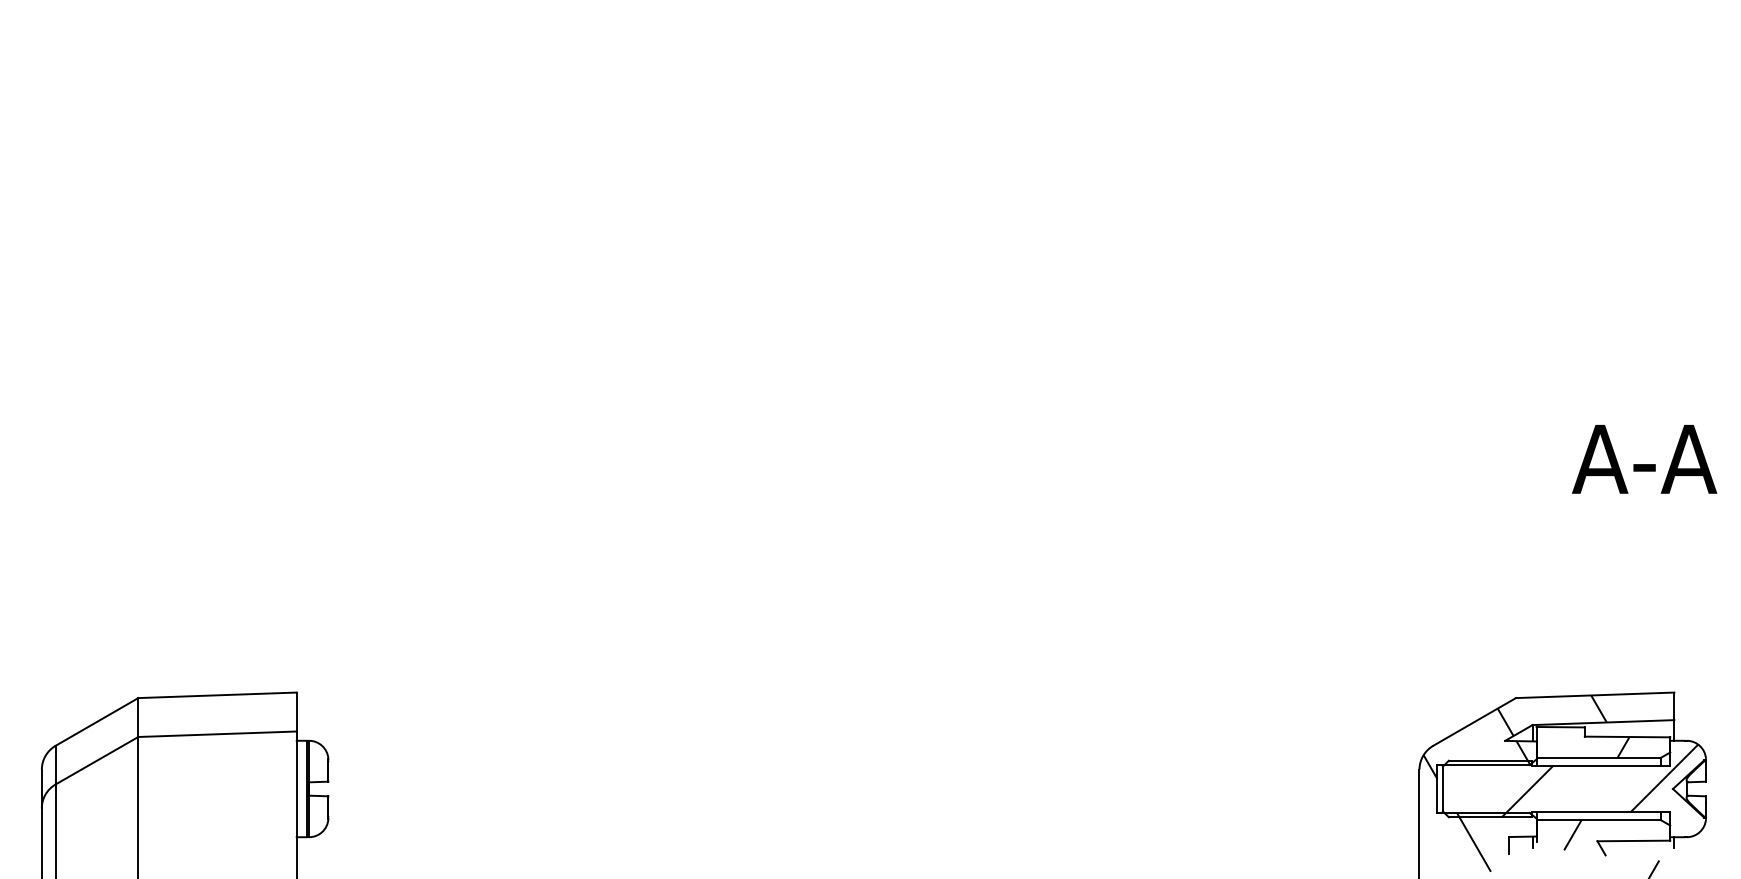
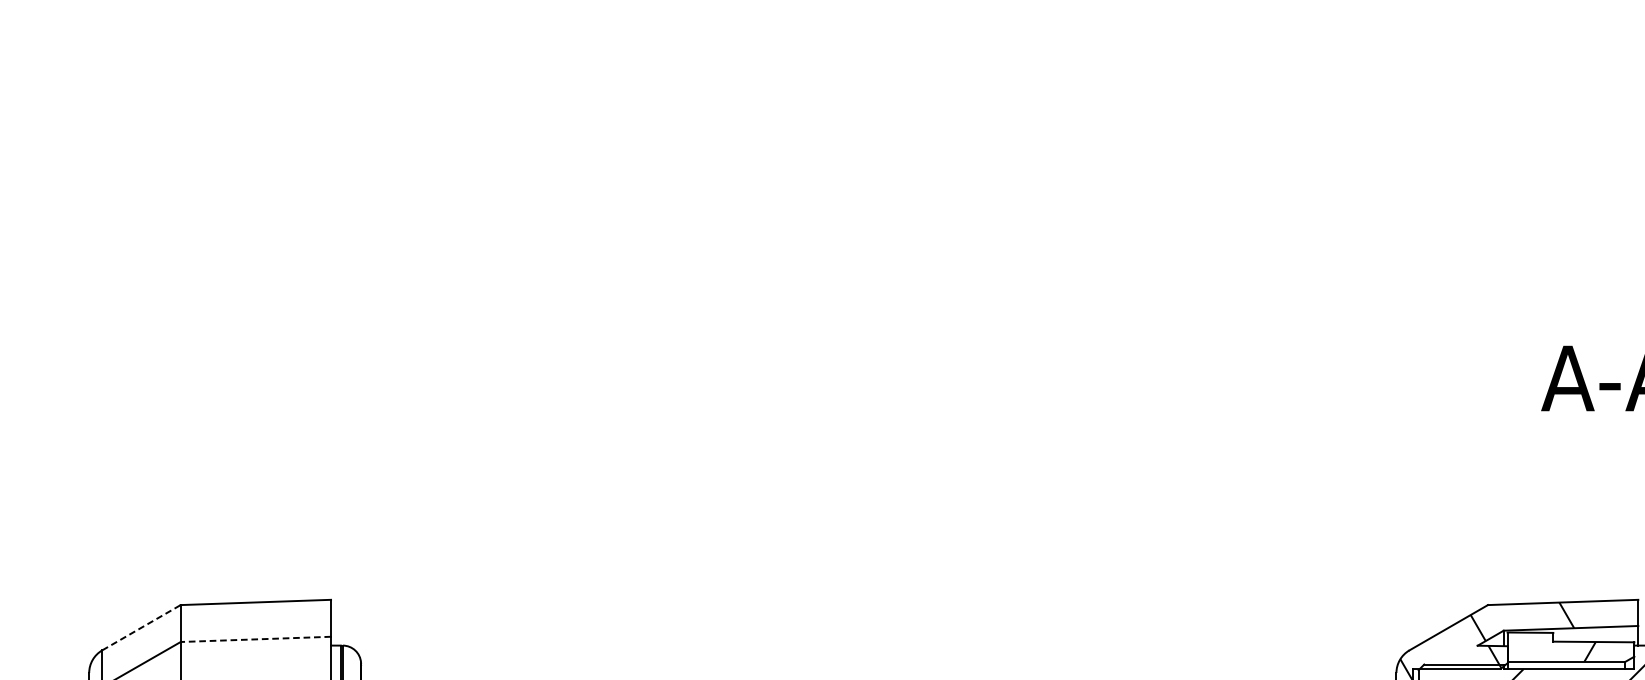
line: (96, 721) -> (141, 627), solid -> dashed
line: (217, 734) -> (255, 639), solid -> dashed

